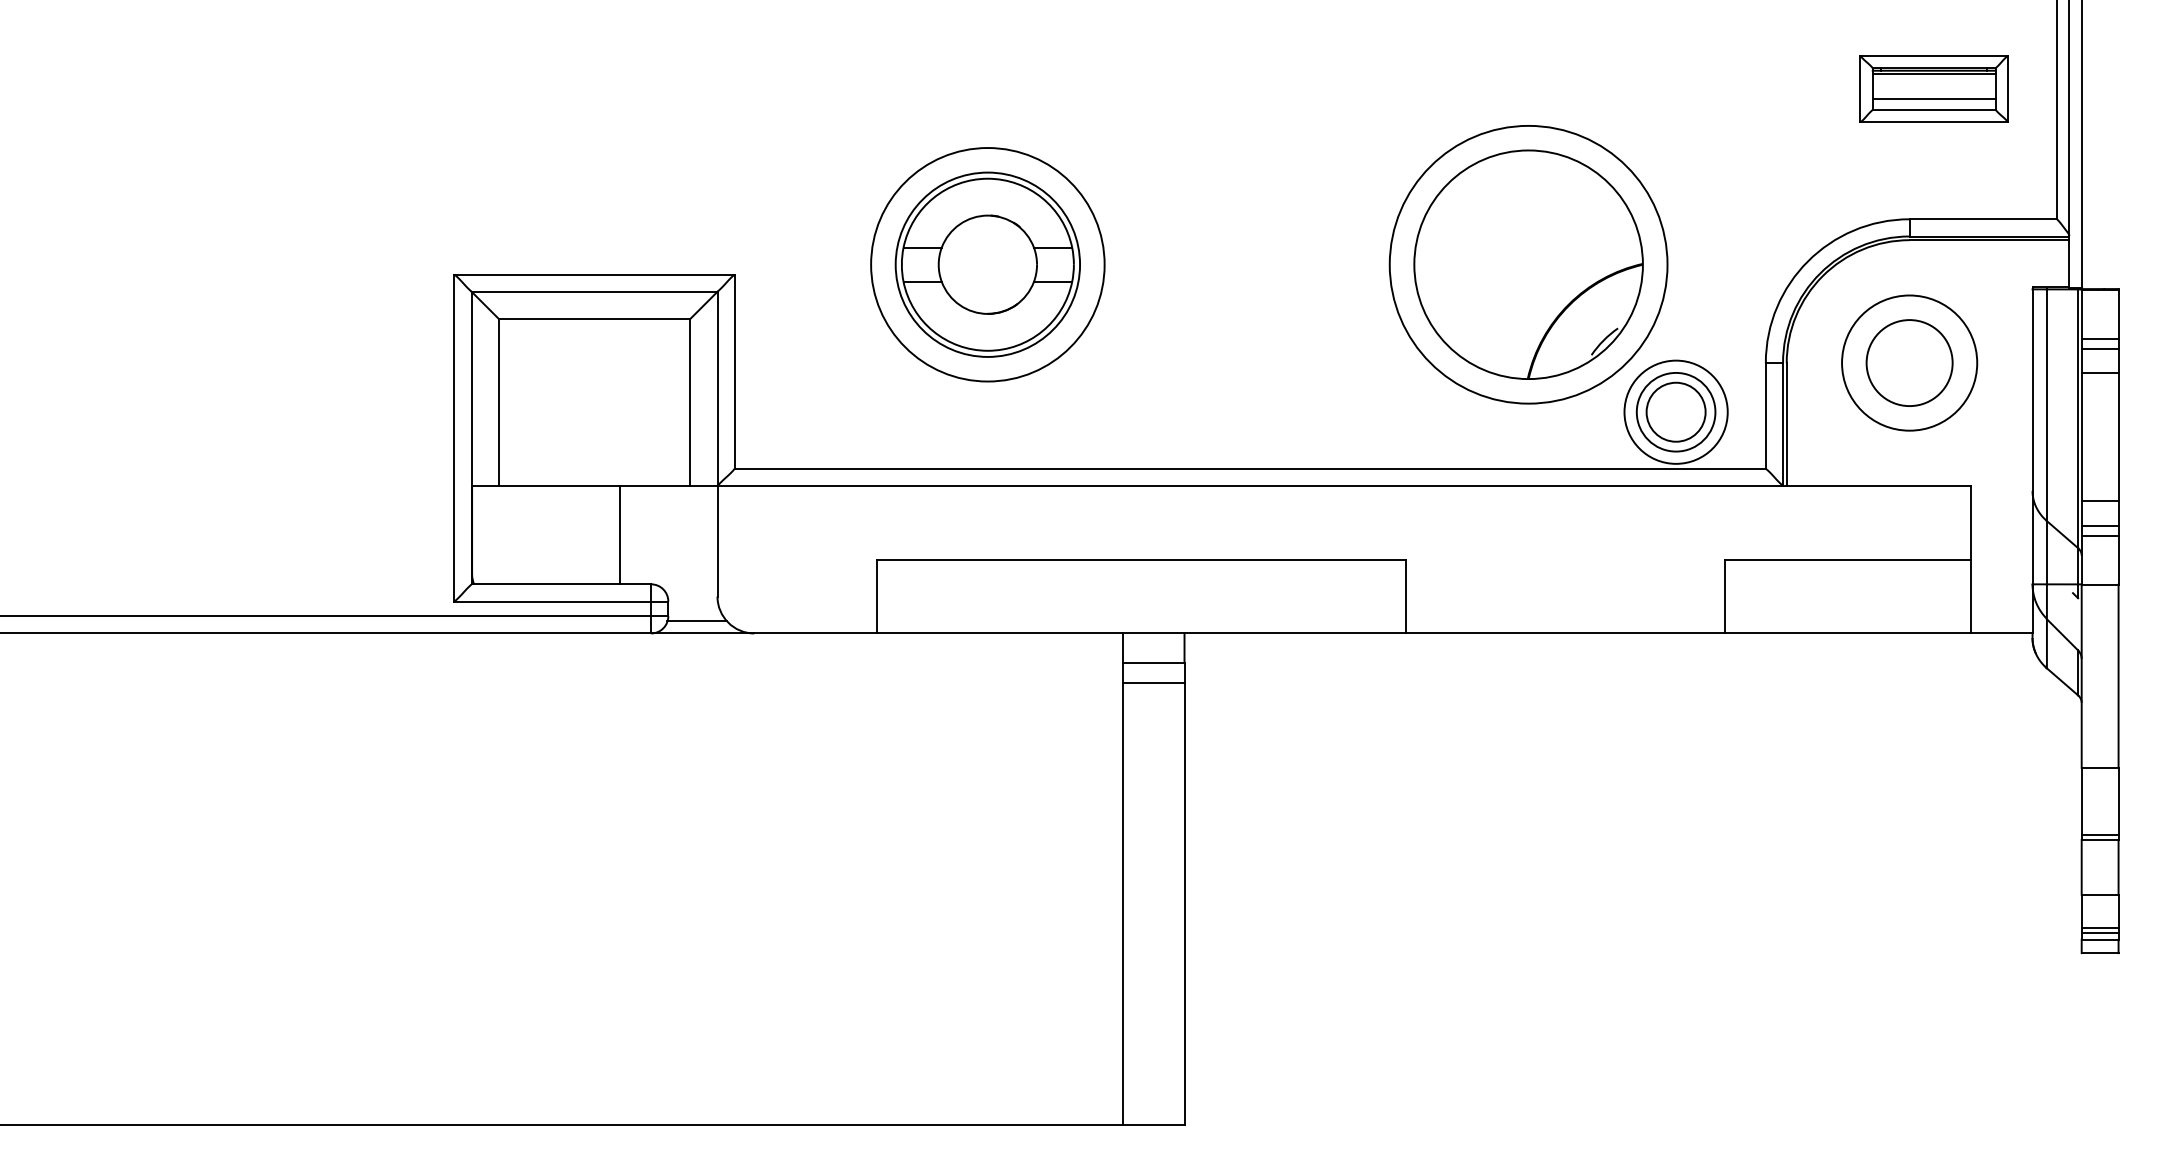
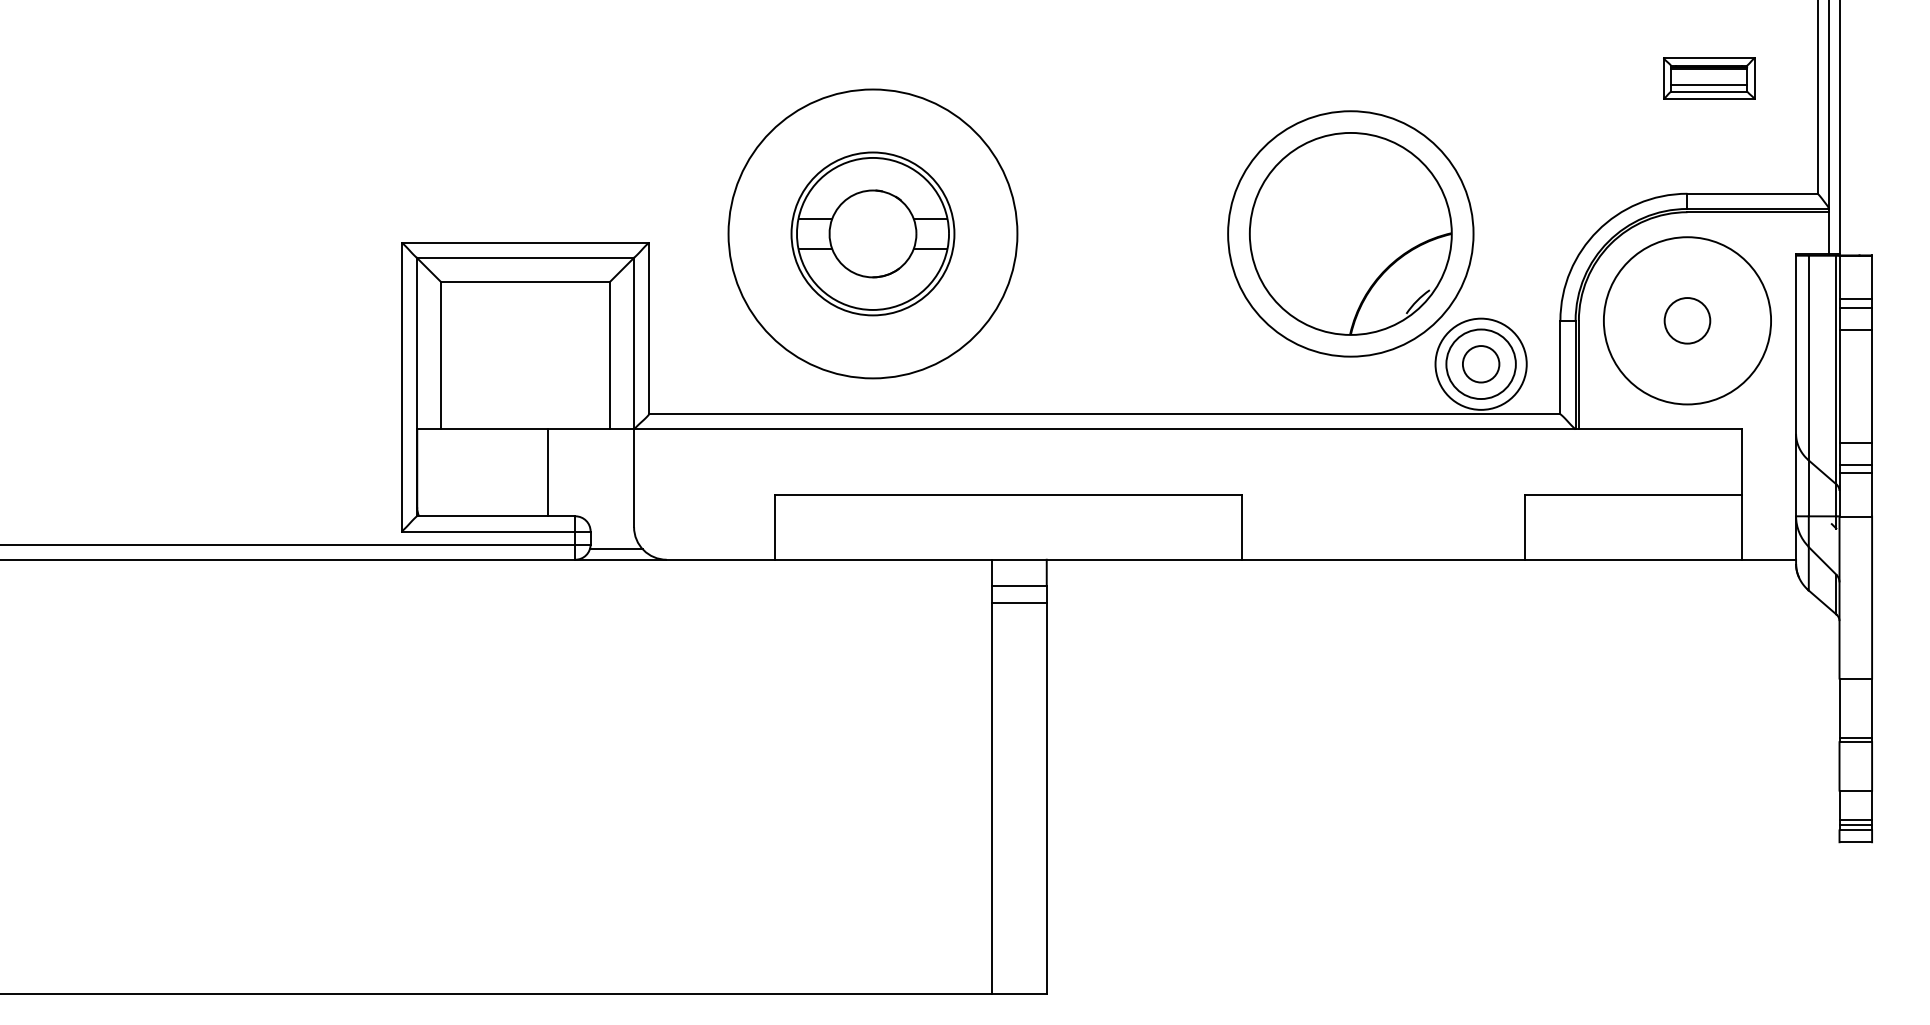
part: (1933, 88) -> (1708, 78), size x0.7
circle: (987, 264) -> (872, 233), size x1.4
circle: (1909, 362) -> (1687, 320), size x0.6
circle: (1909, 362) -> (1687, 320), size x1.4
circle: (1676, 412) -> (1481, 364), size x0.7

